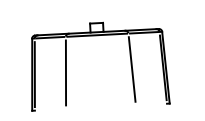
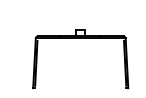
line: (131, 68) -> (103, 62), removed
line: (65, 71) -> (57, 62), removed

